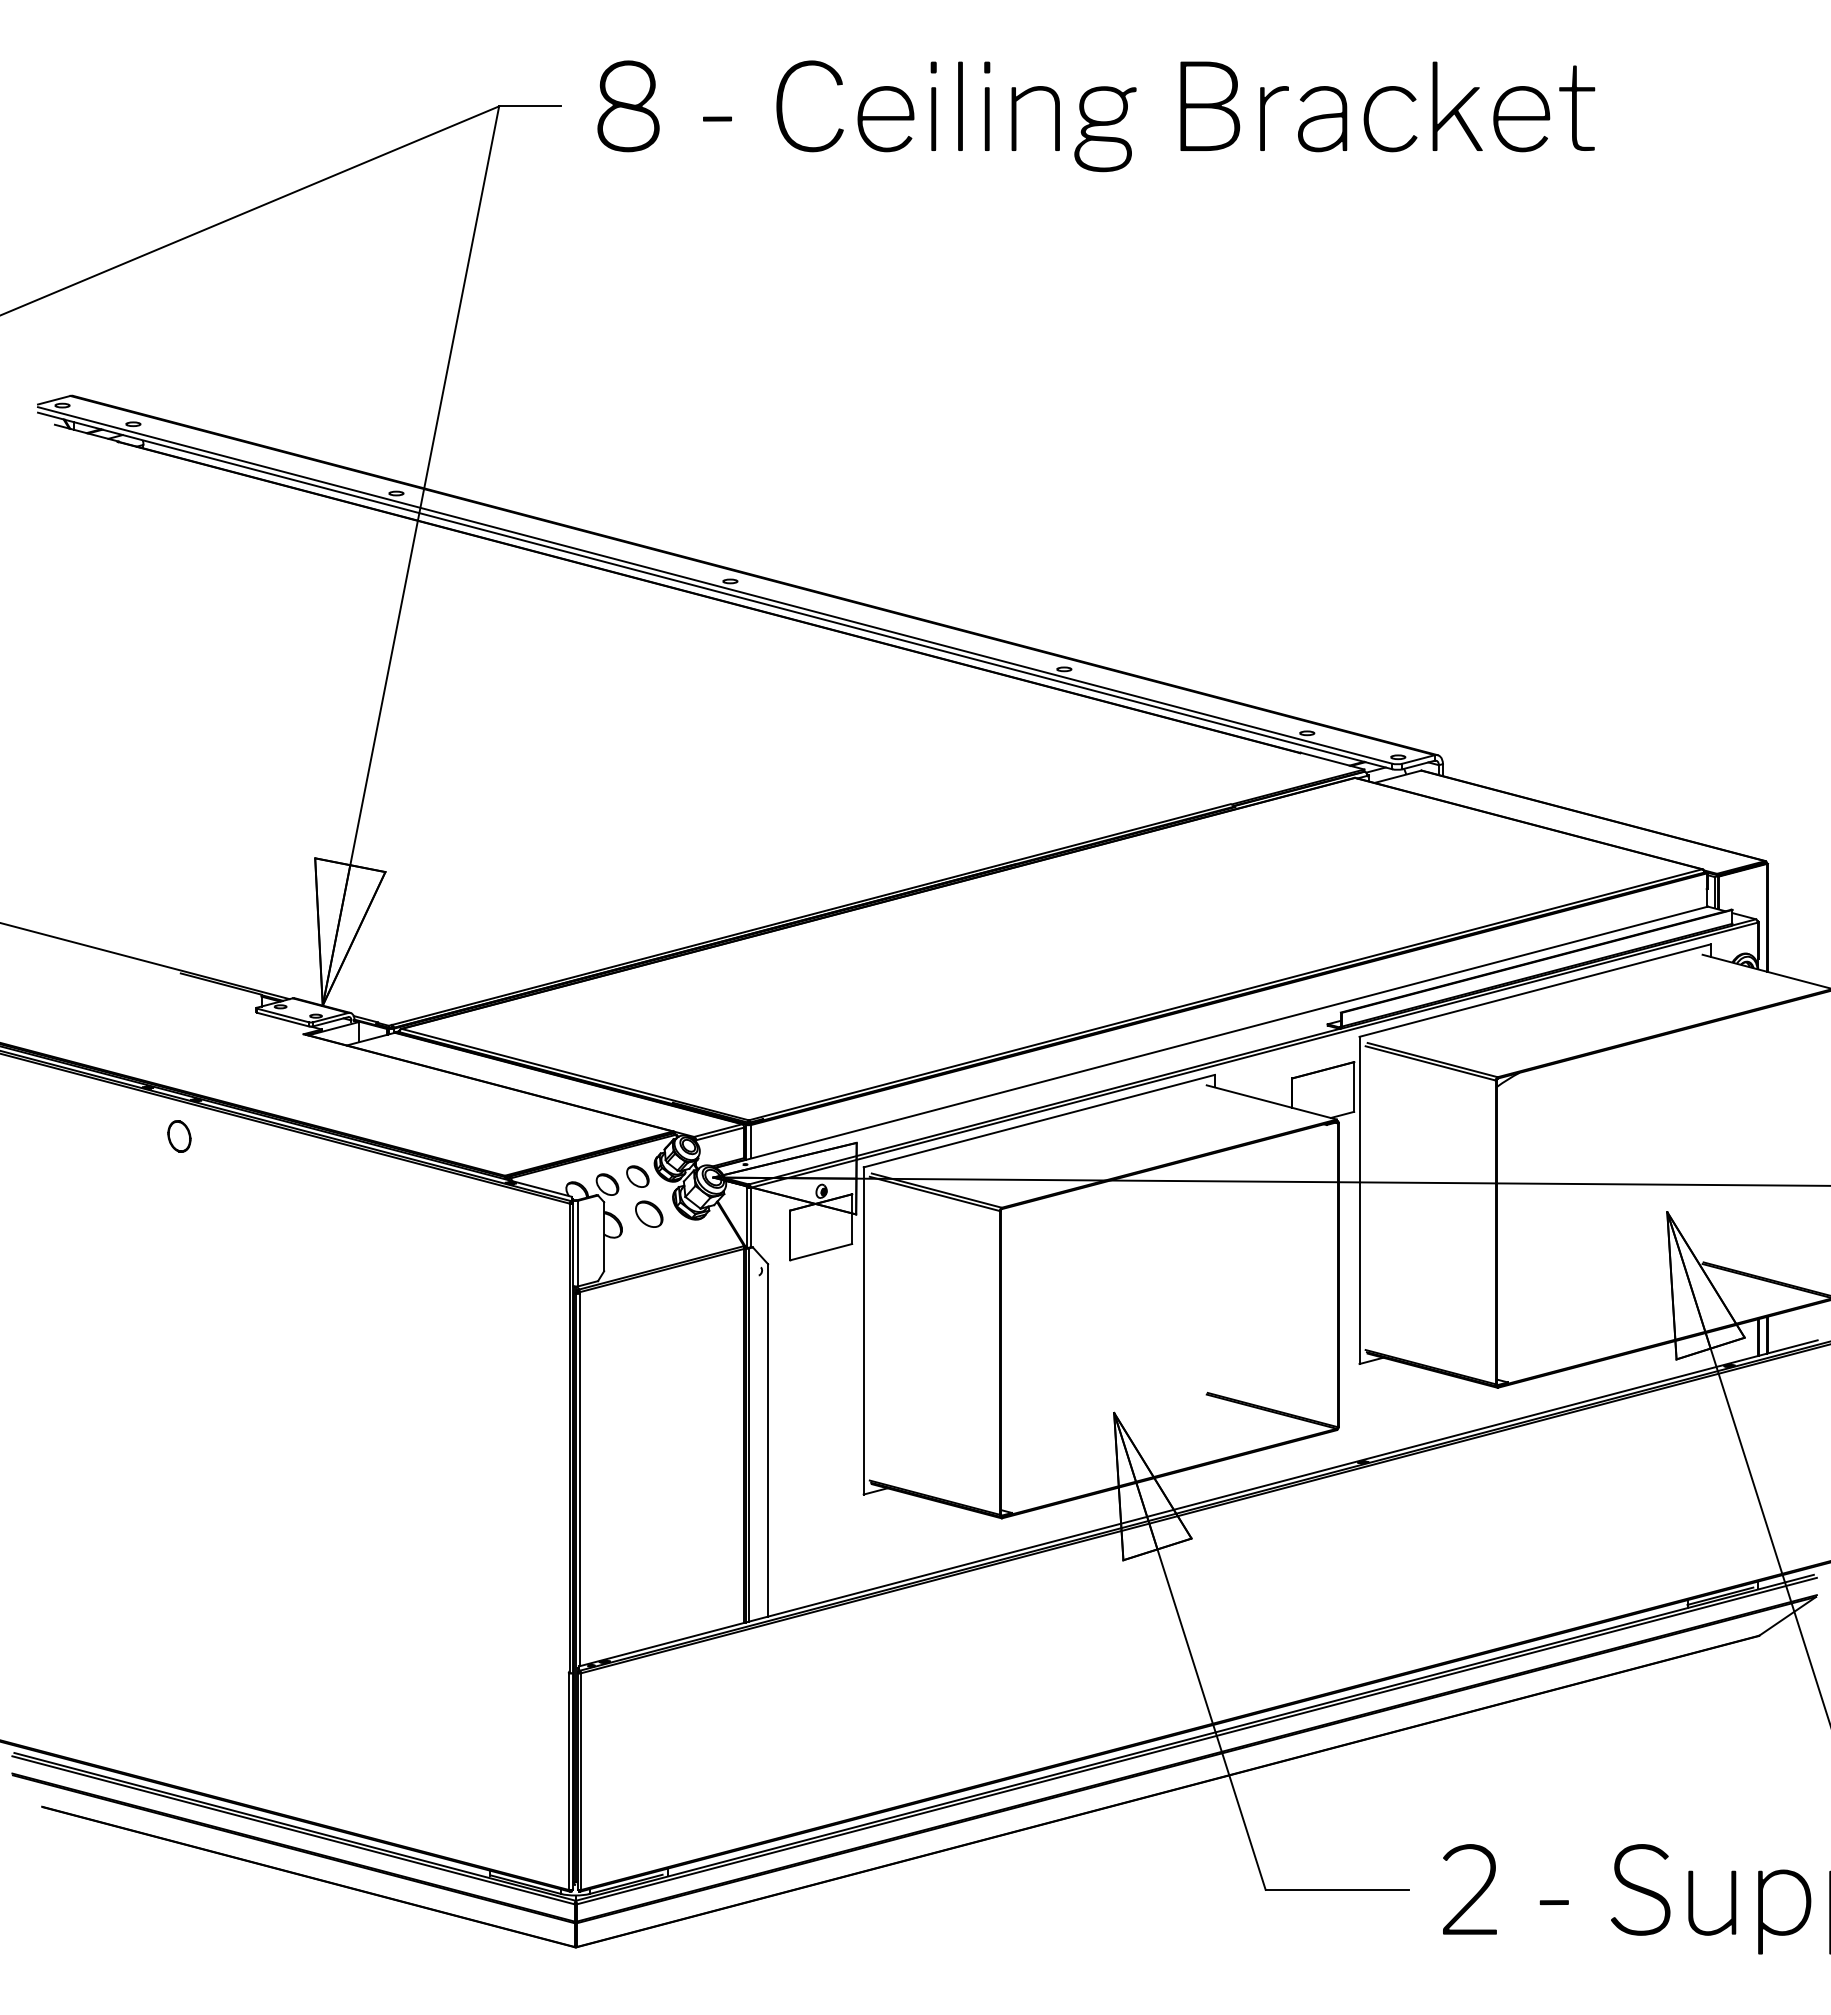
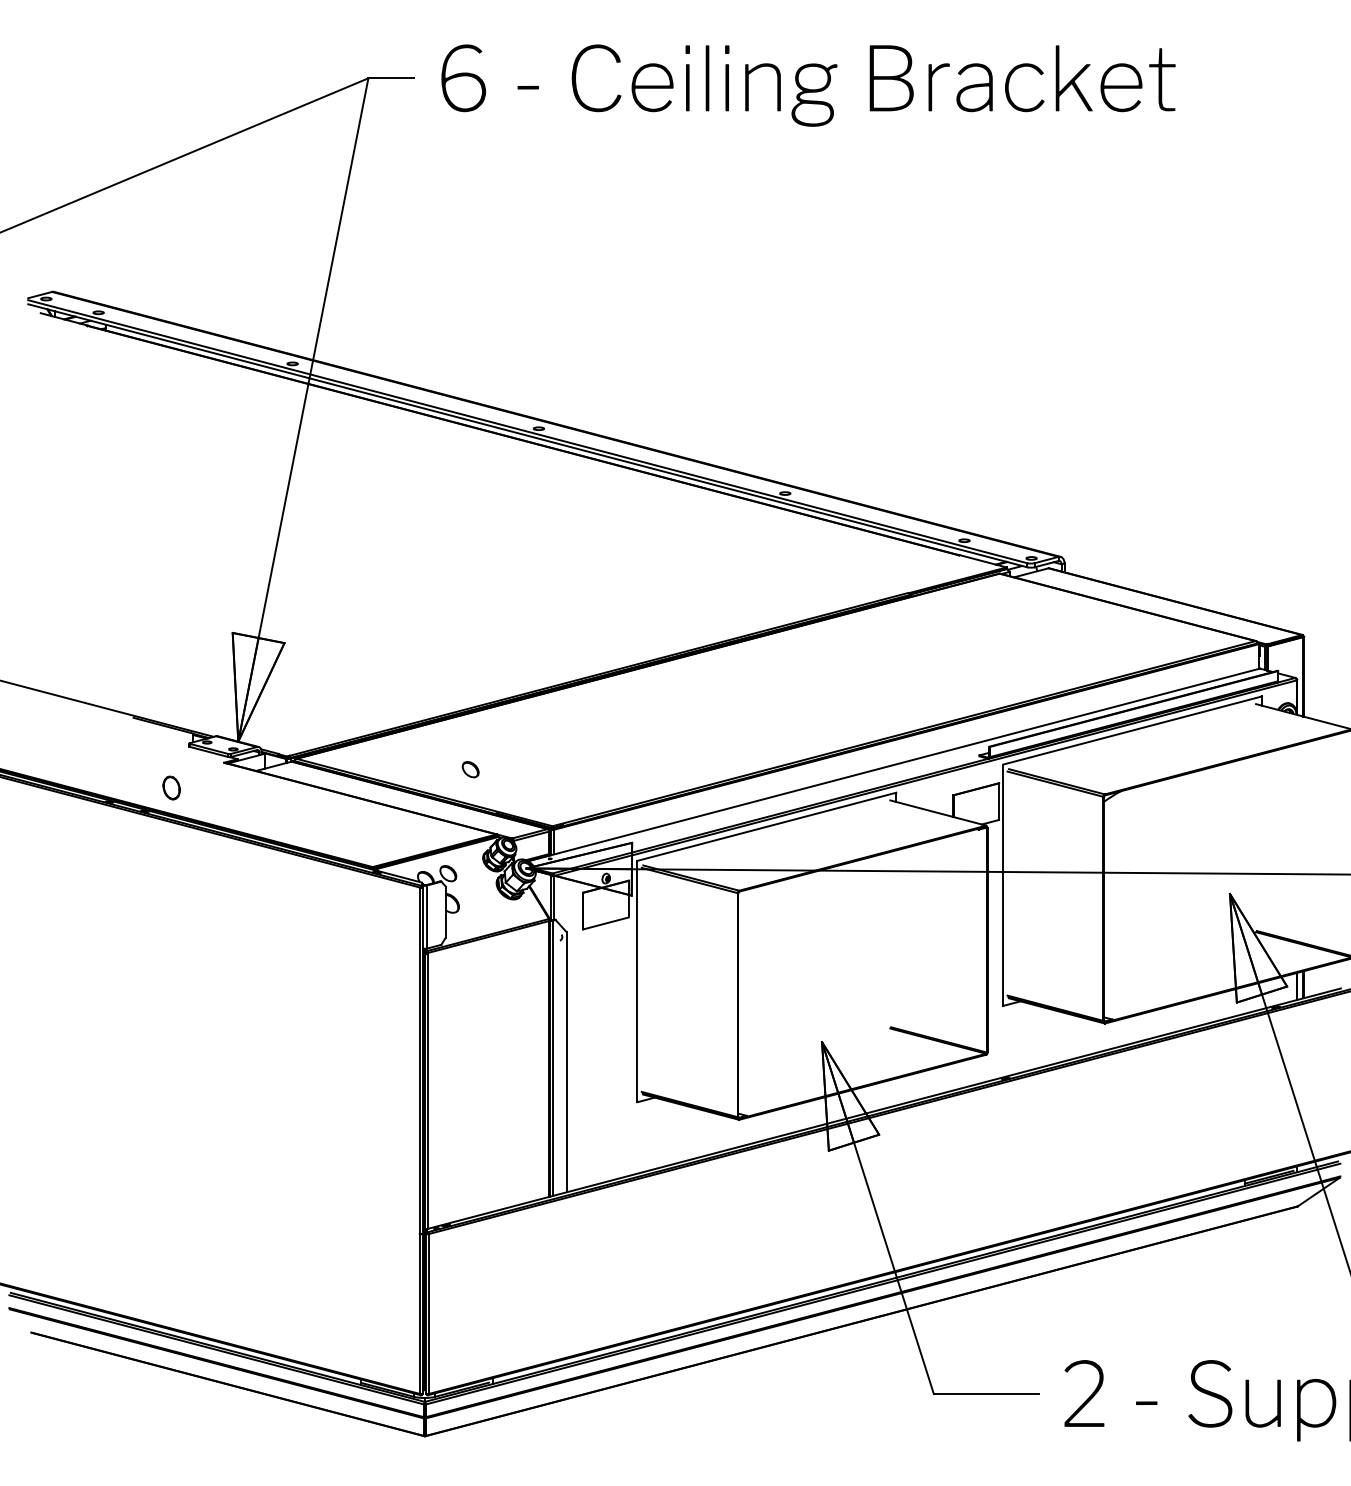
text: (1096, 116) -> (809, 85), 8 -> 6
part: (179, 1136) -> (171, 787), moved
part: (637, 1176) -> (470, 769), moved
part: (649, 1213) -> (479, 894), removed

